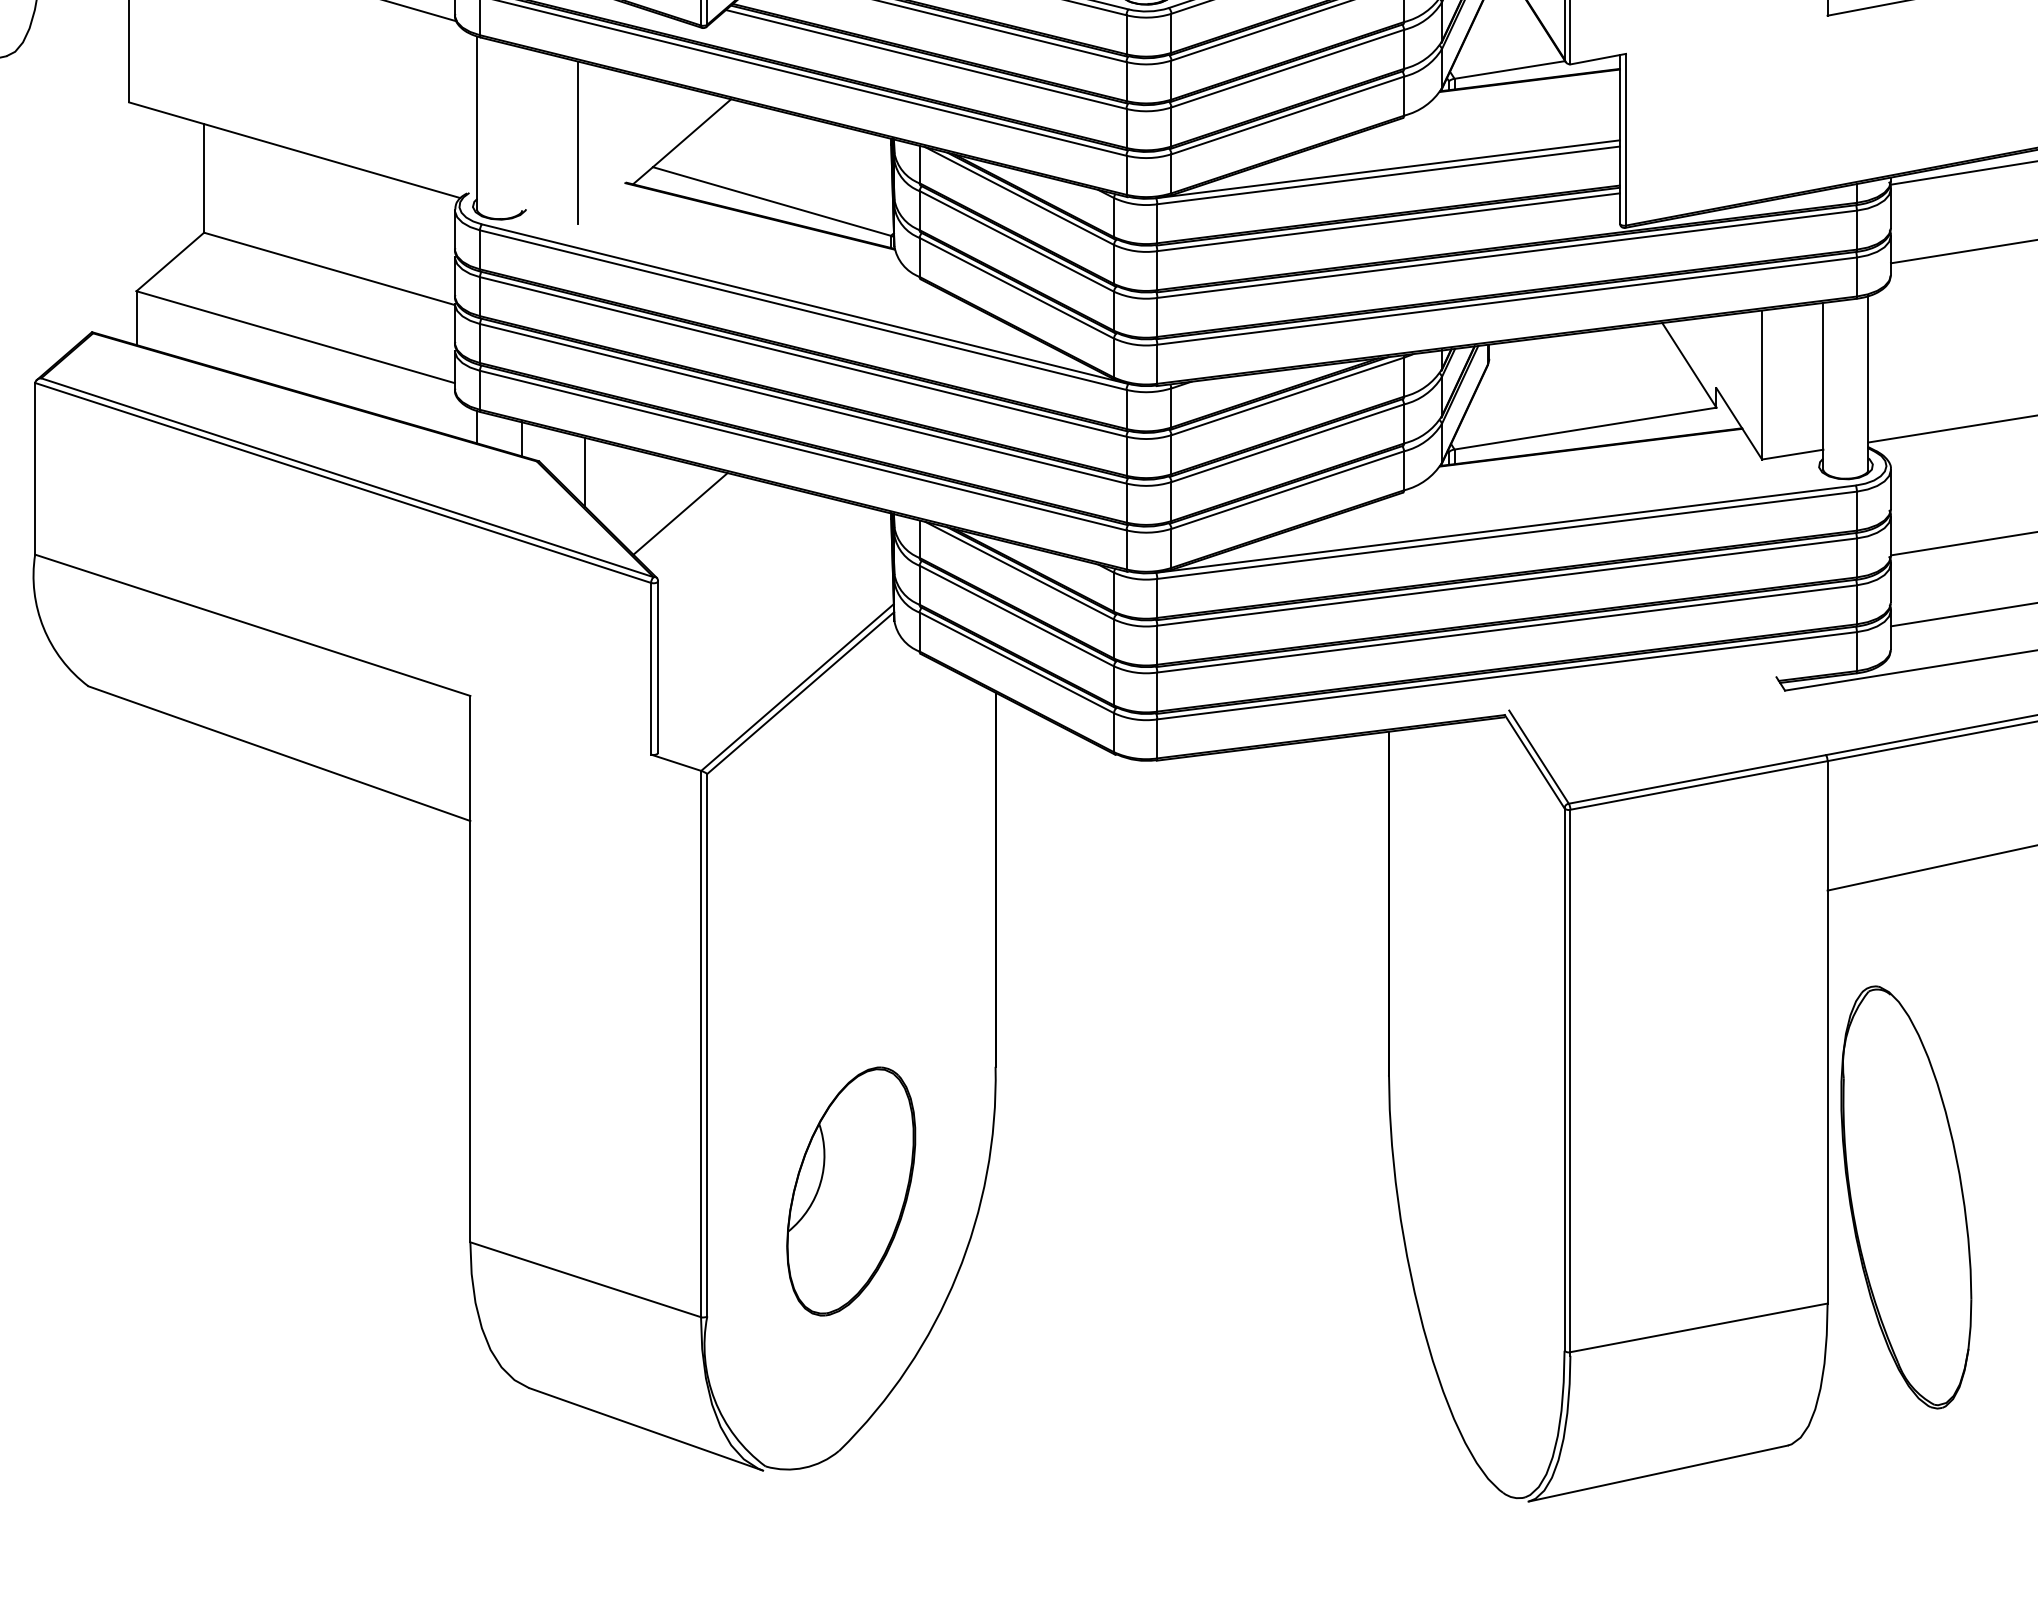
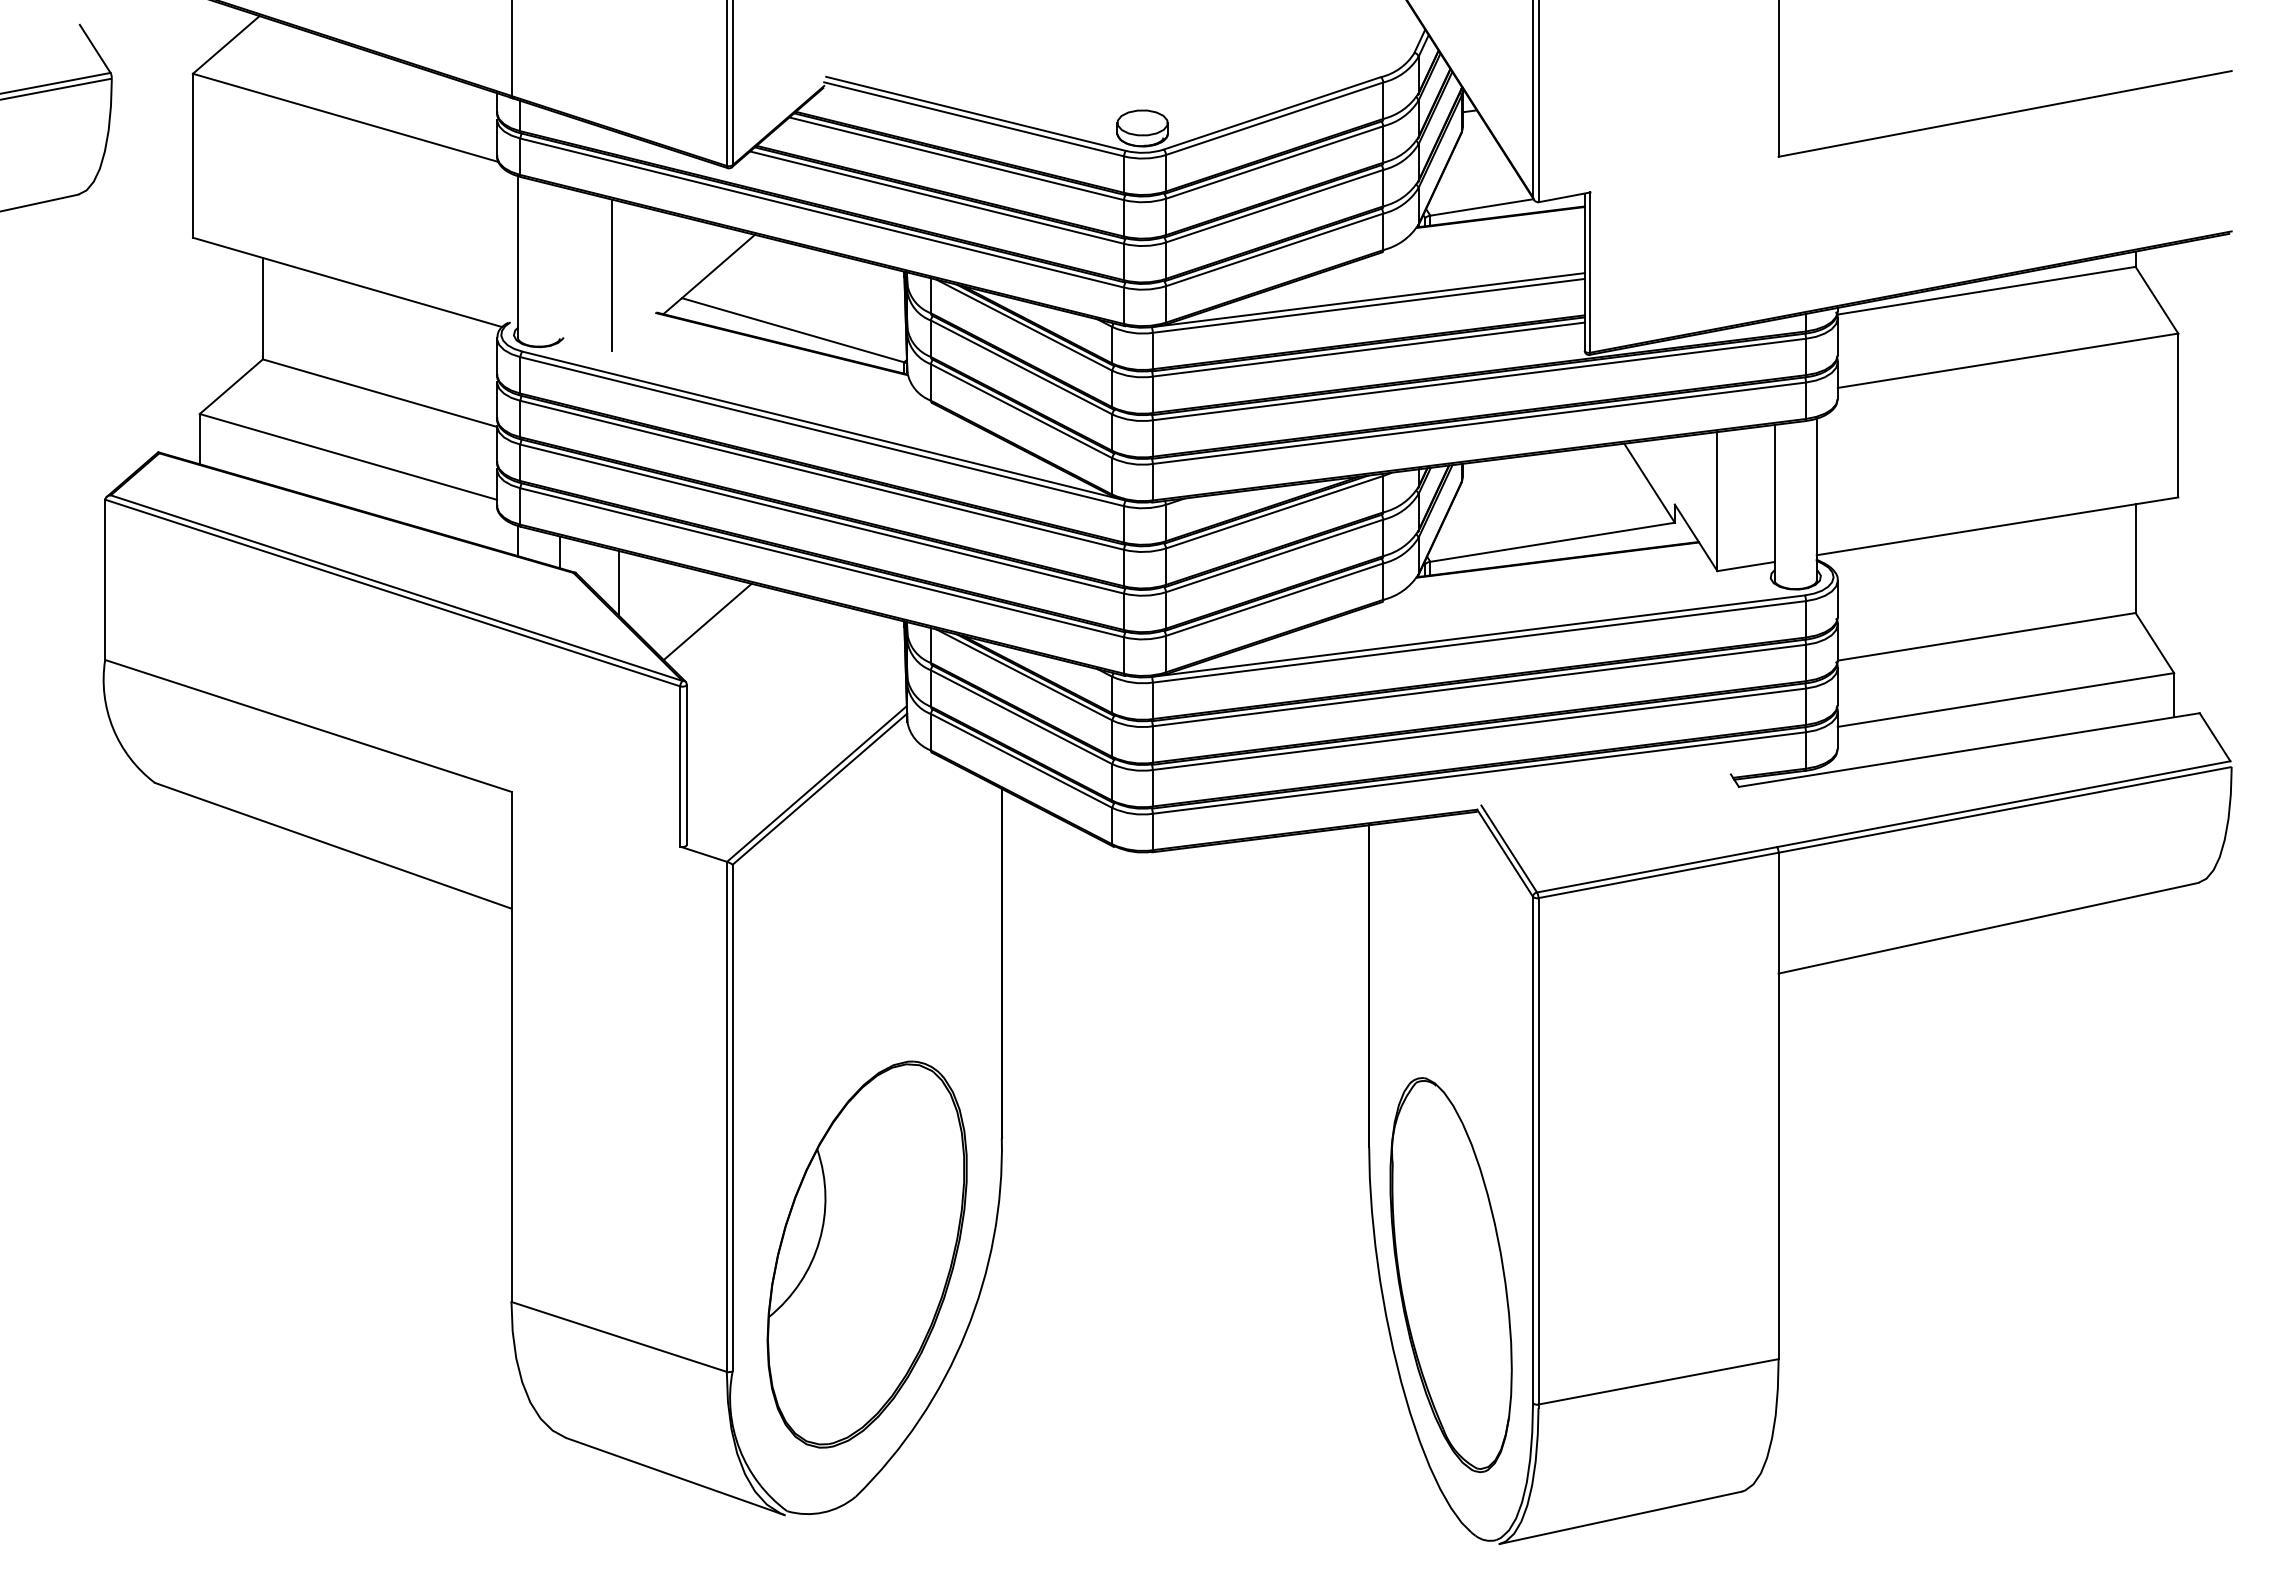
part: (850, 1191) -> (866, 1254), size x1.67
part: (1905, 1197) -> (1450, 1275), moved

